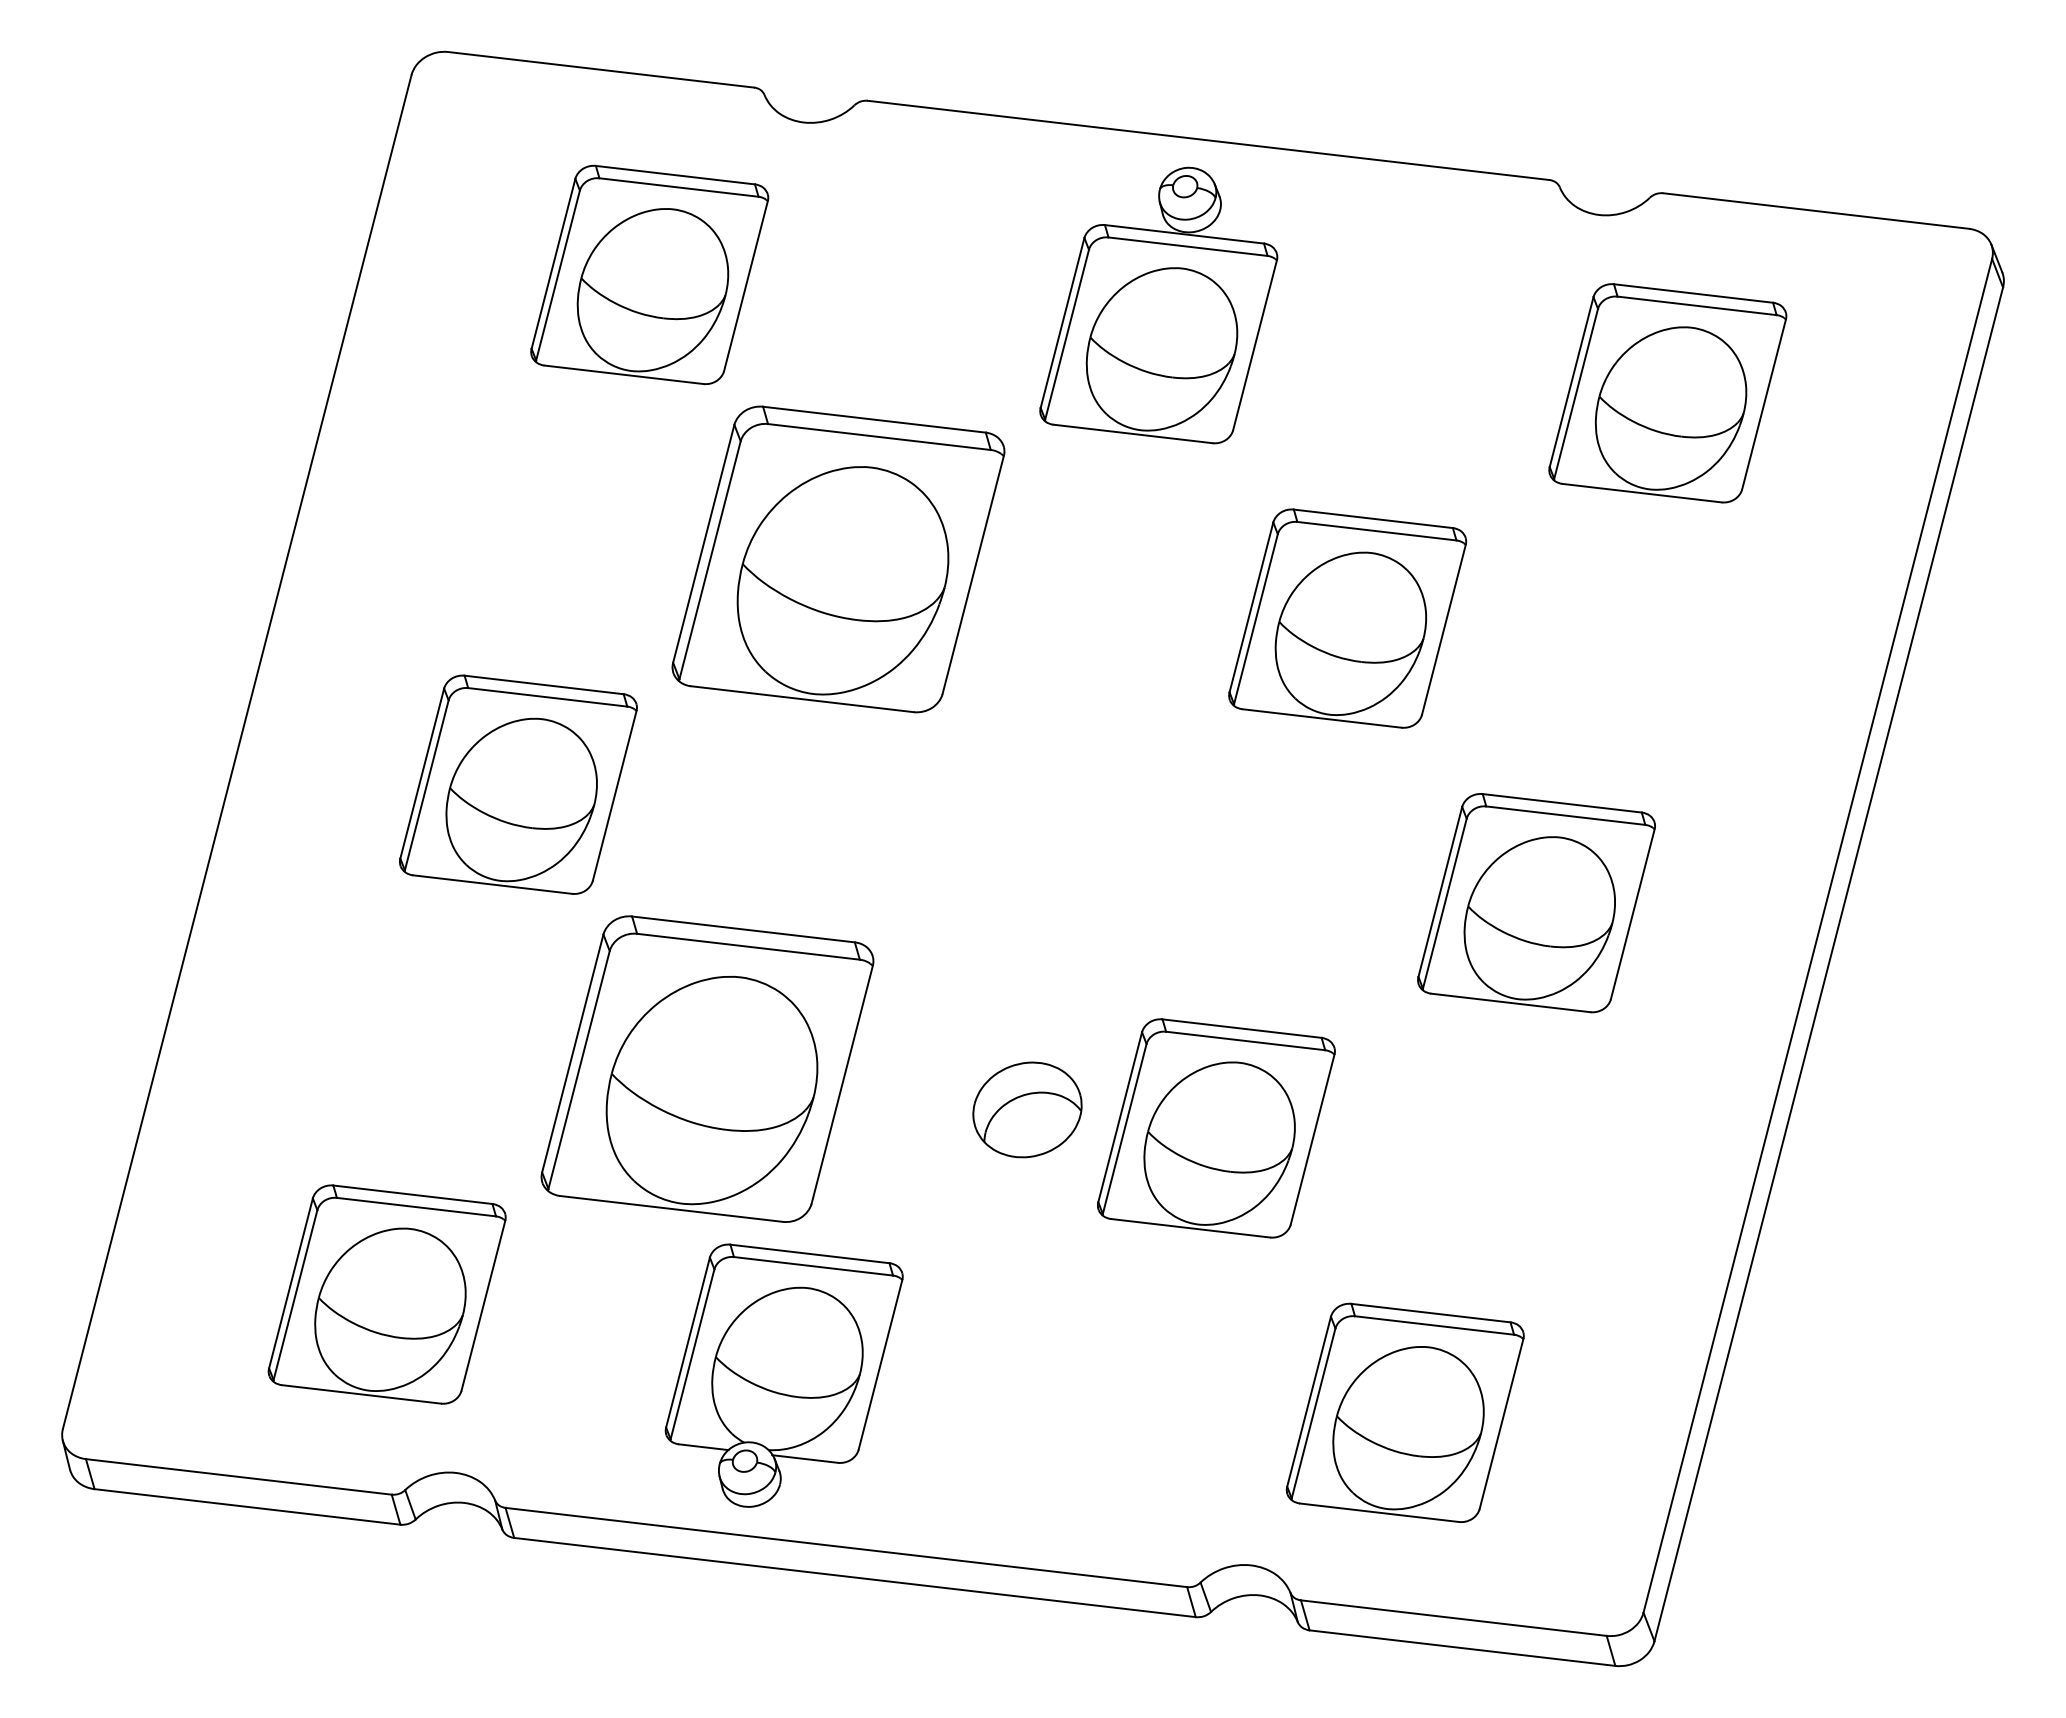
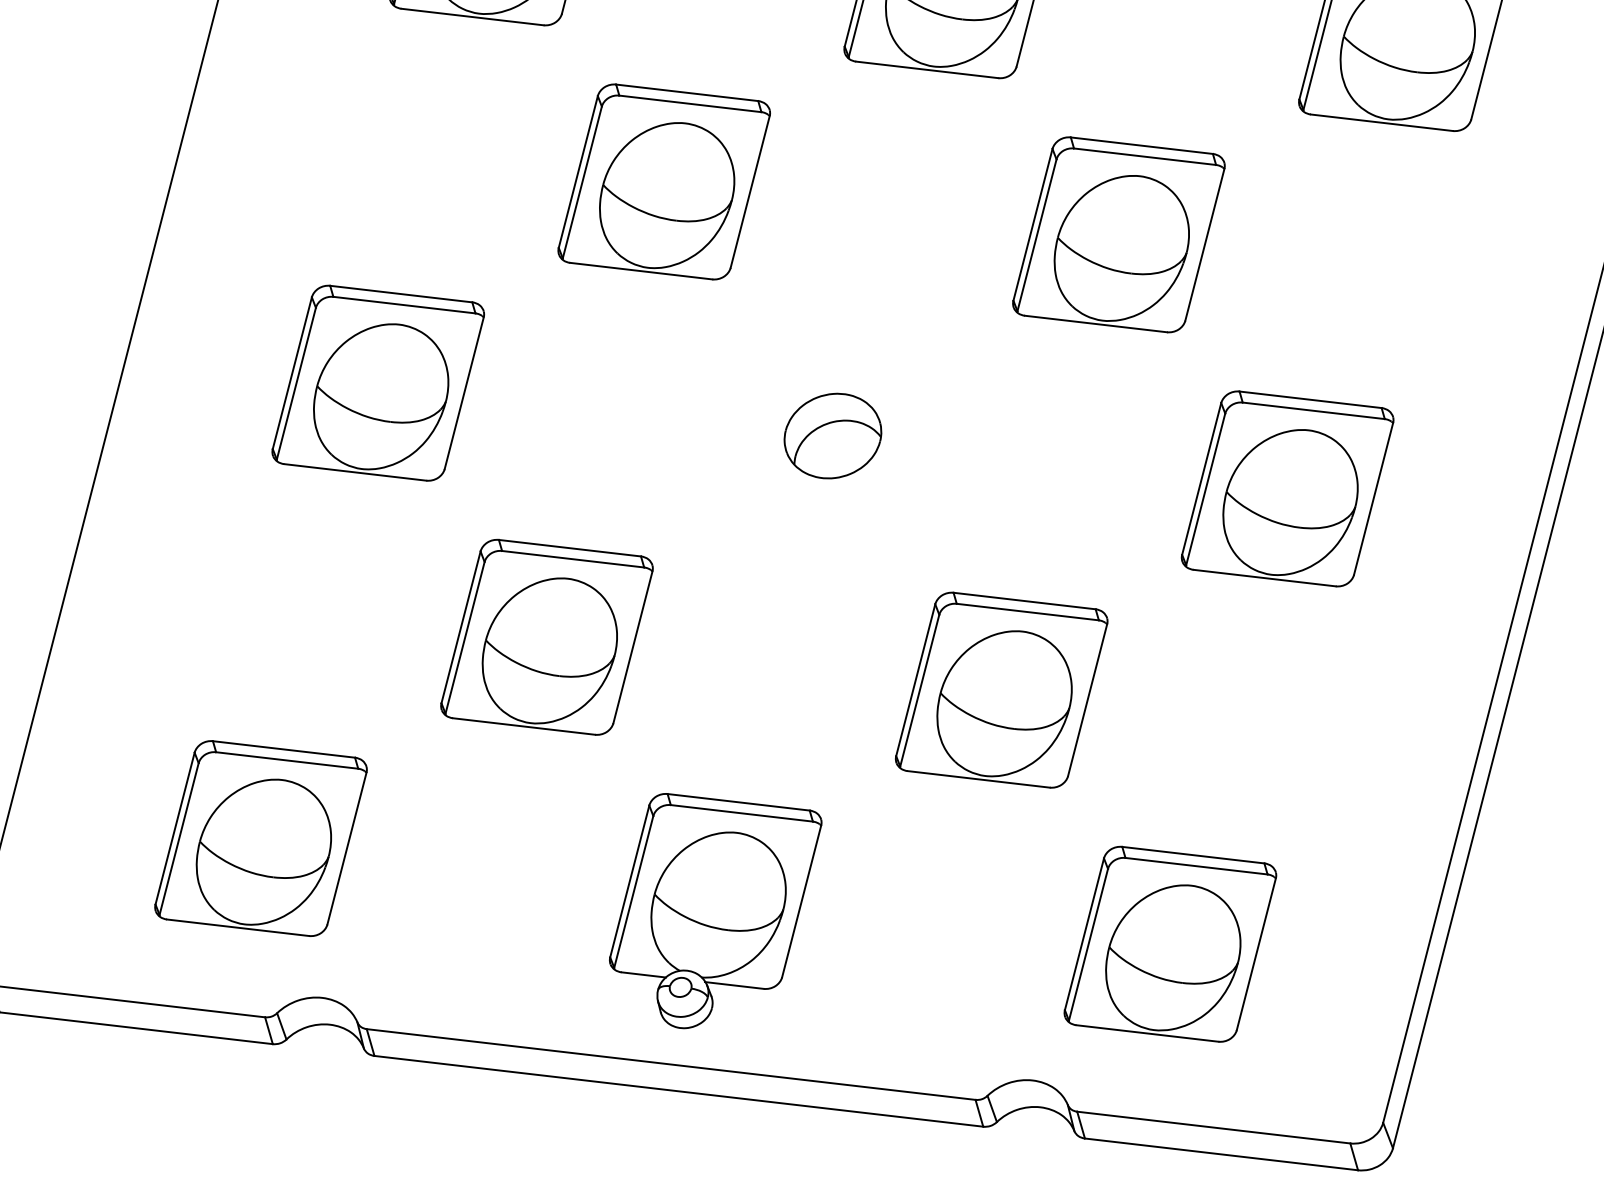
part: (838, 559) -> (664, 182), size x0.71
part: (706, 1069) -> (546, 637), size x0.71
part: (1027, 1109) -> (832, 435), moved
part: (783, 1375) -> (715, 910), moved

